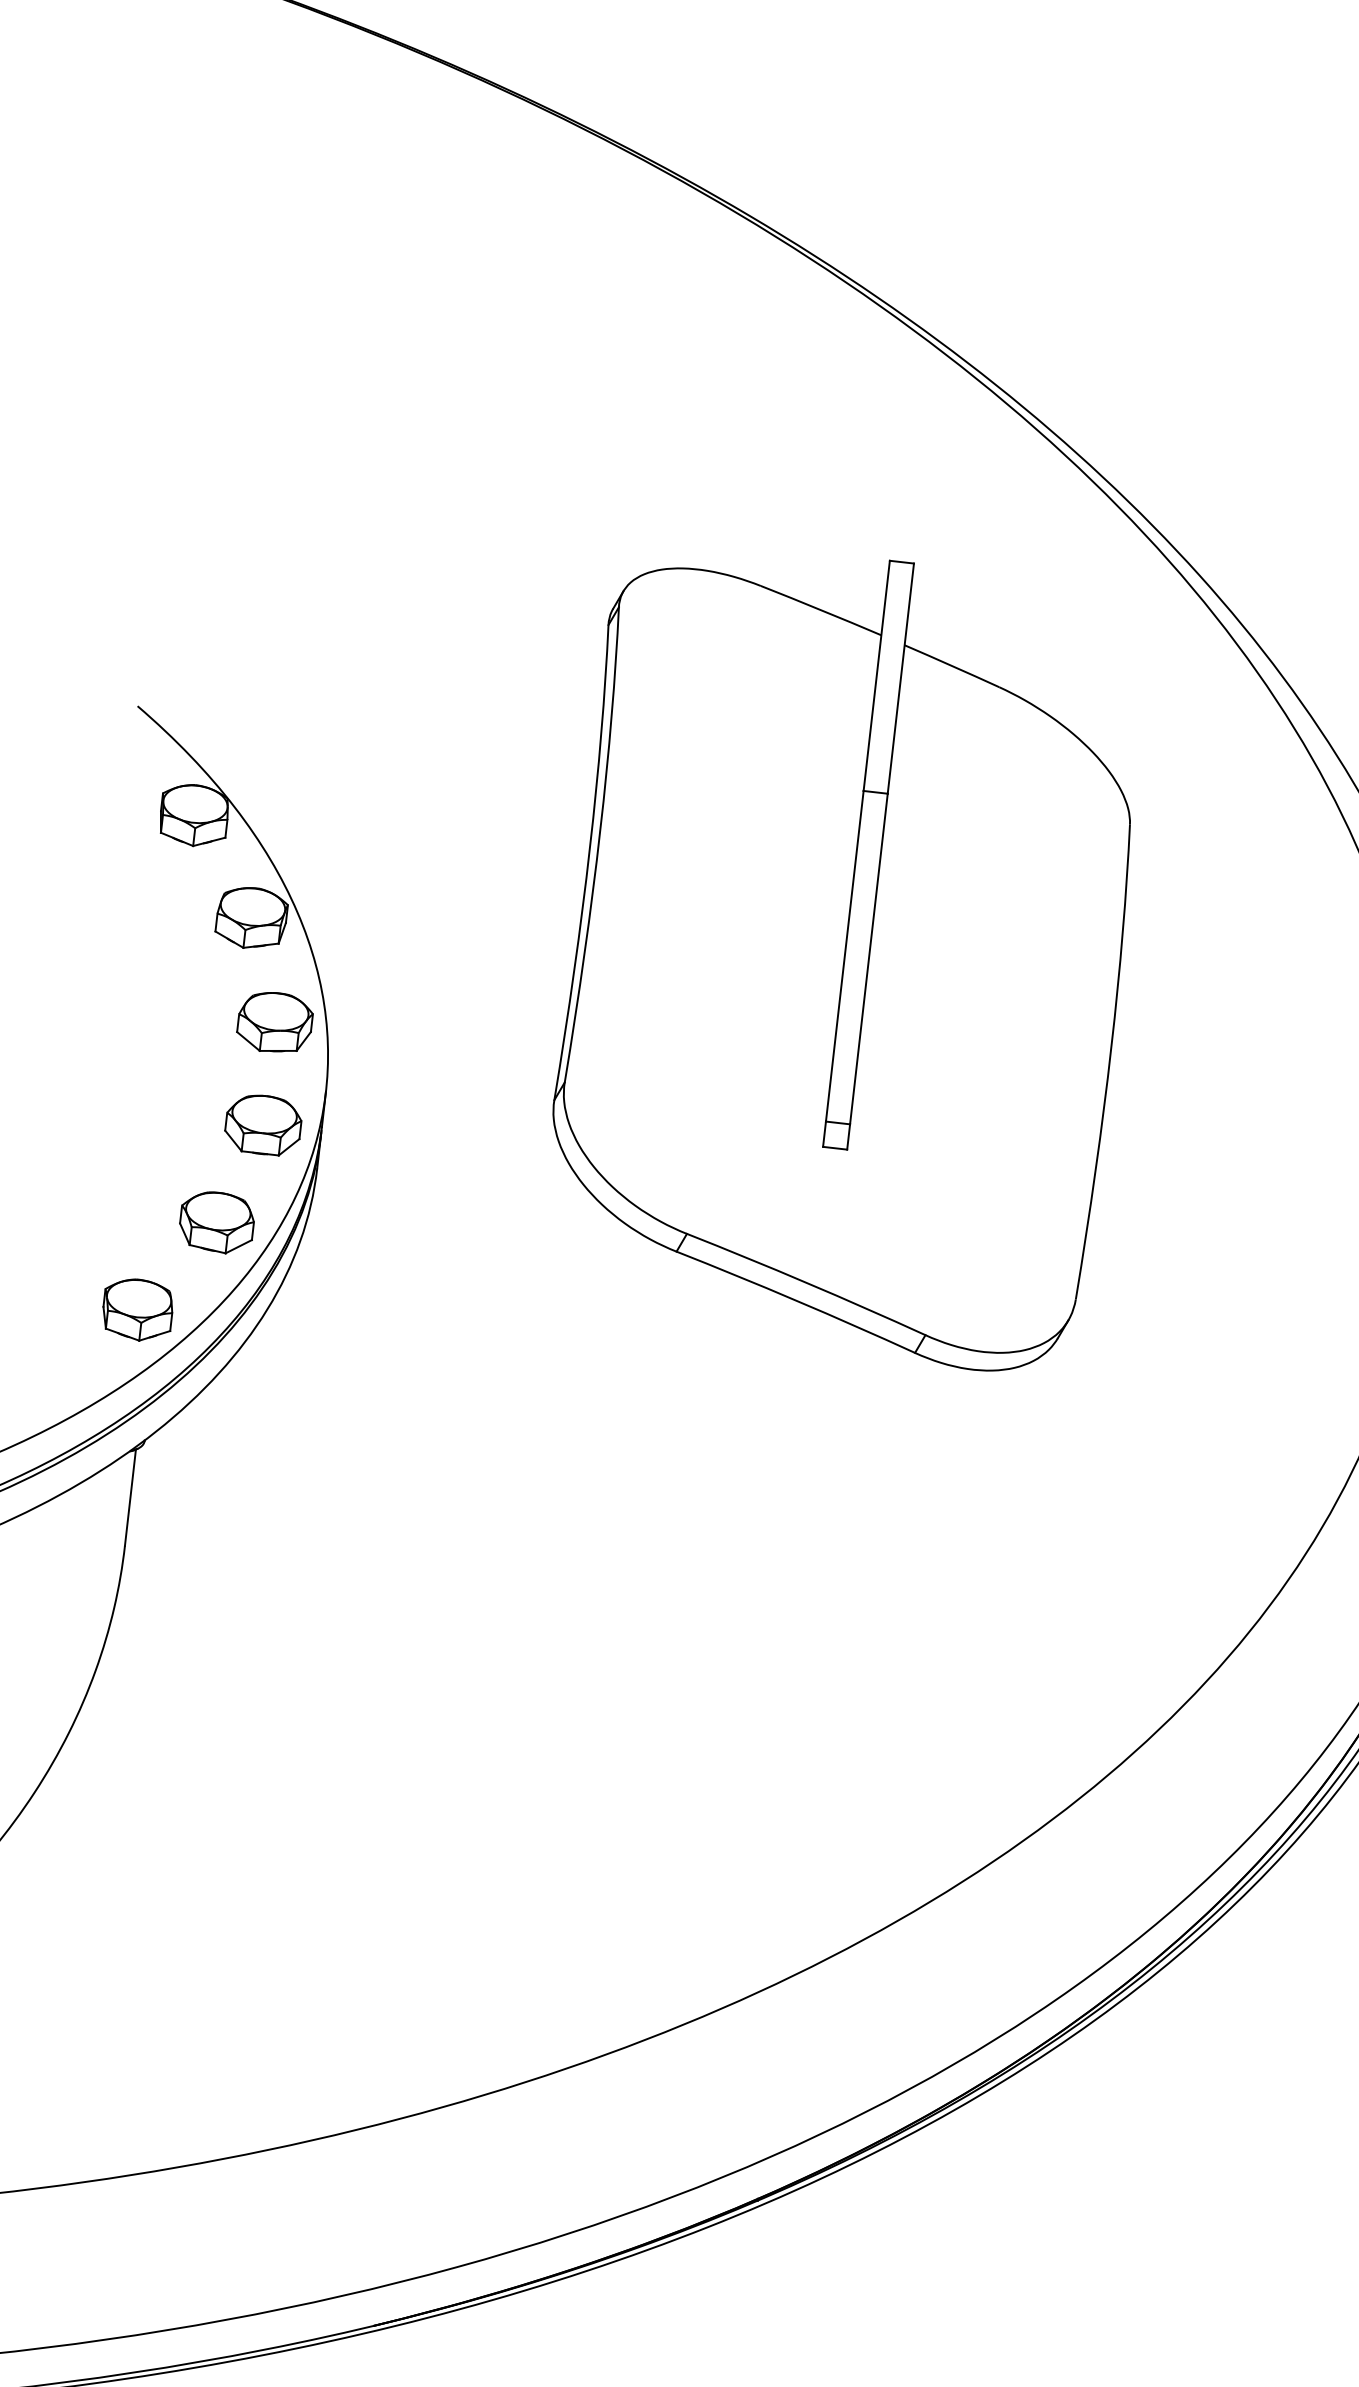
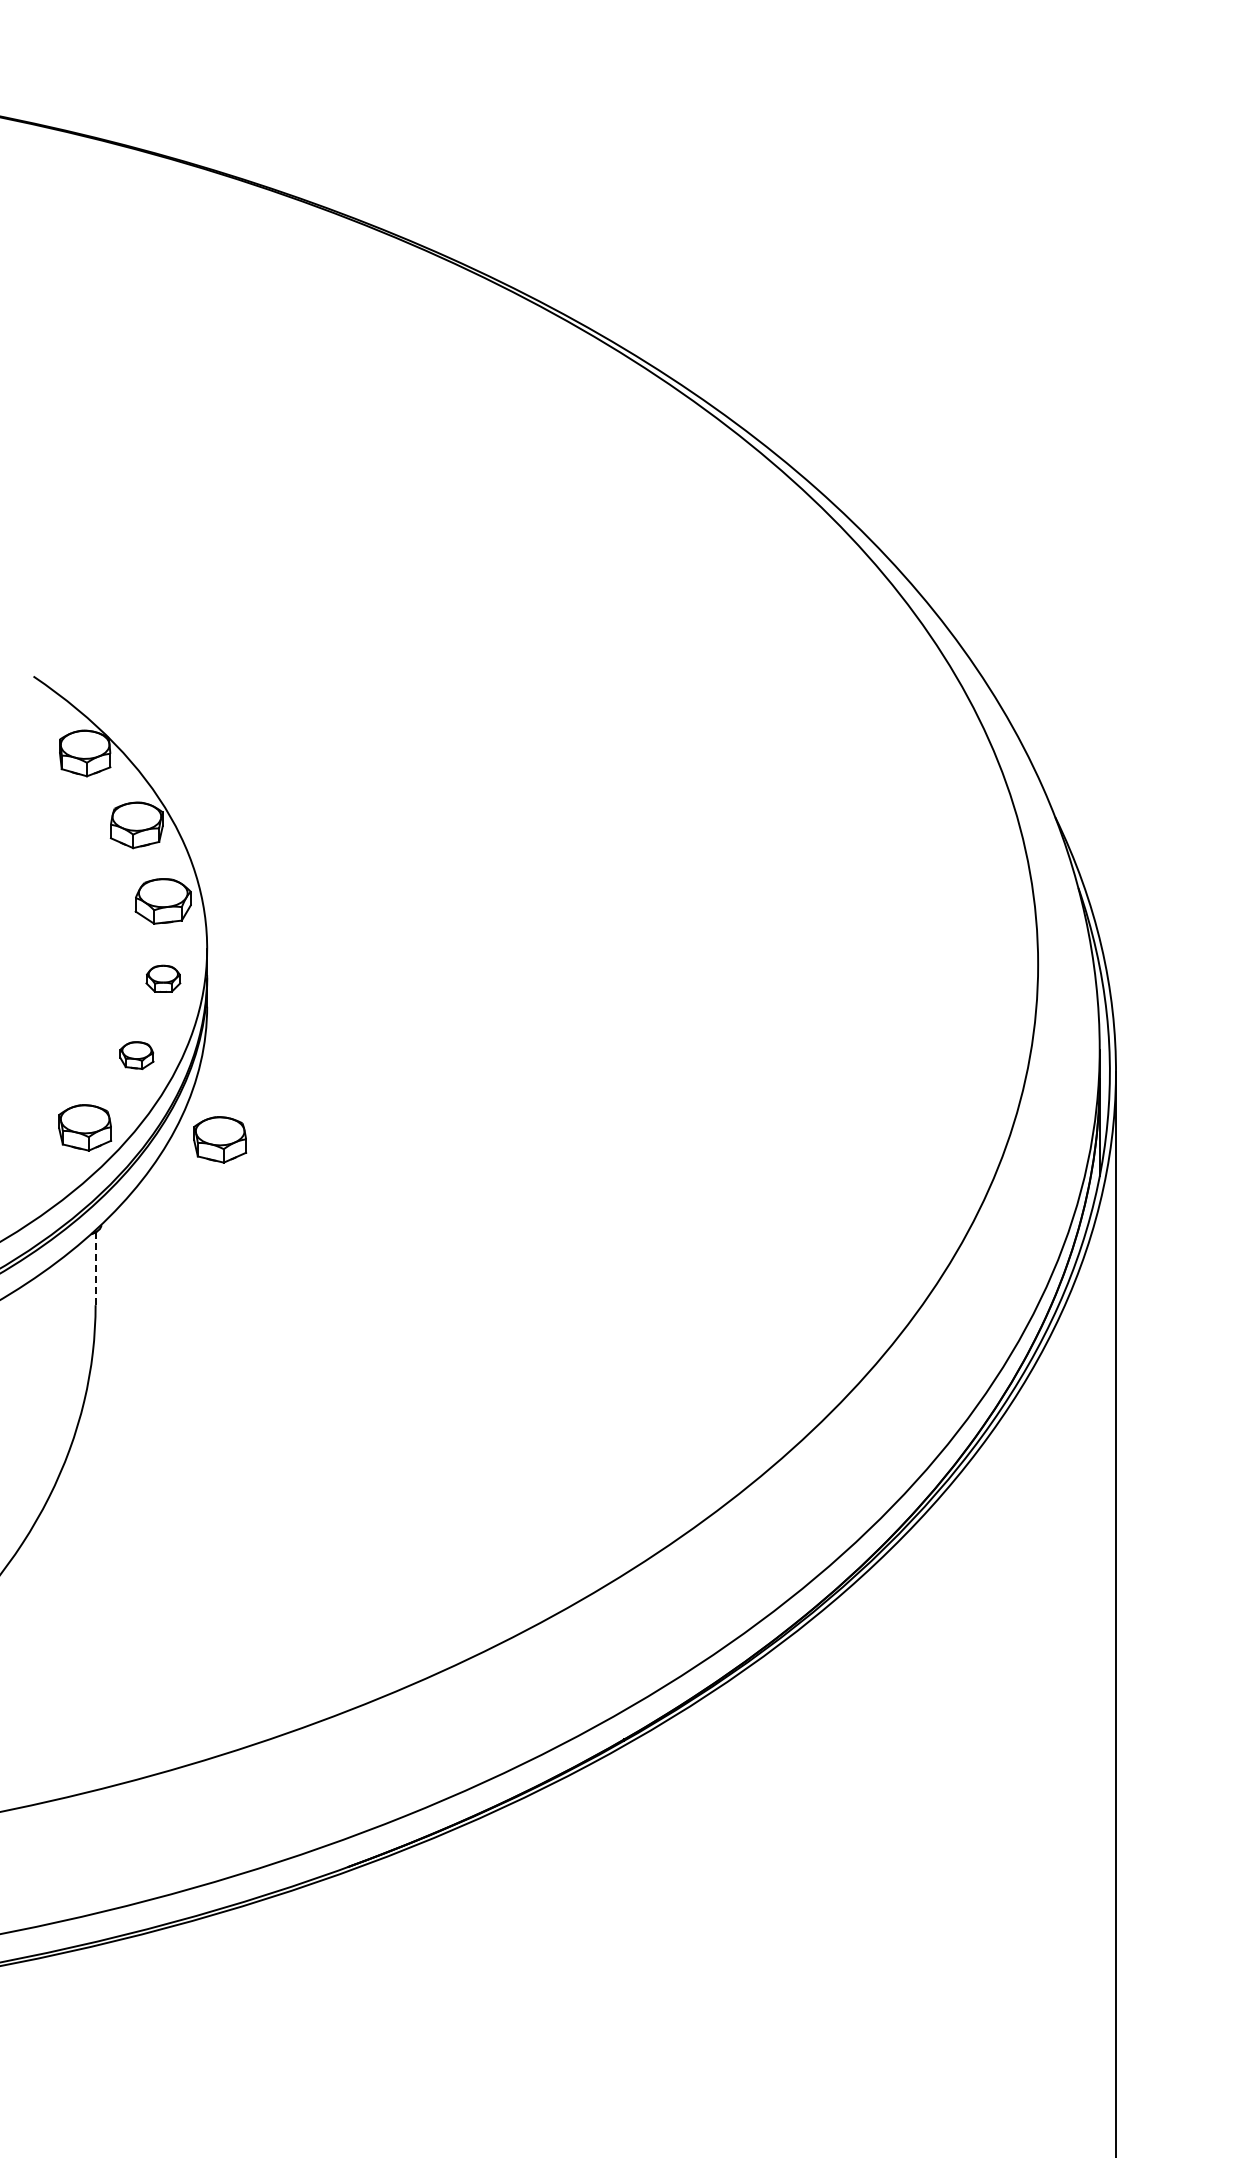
part: (846, 955) -> (584, 802), removed
part: (263, 1124) -> (163, 978), size x0.6
part: (216, 1222) -> (136, 1055), size x0.6
part: (314, 1345) -> (220, 1139), added
line: (130, 1498) -> (95, 1269), solid -> dashed

